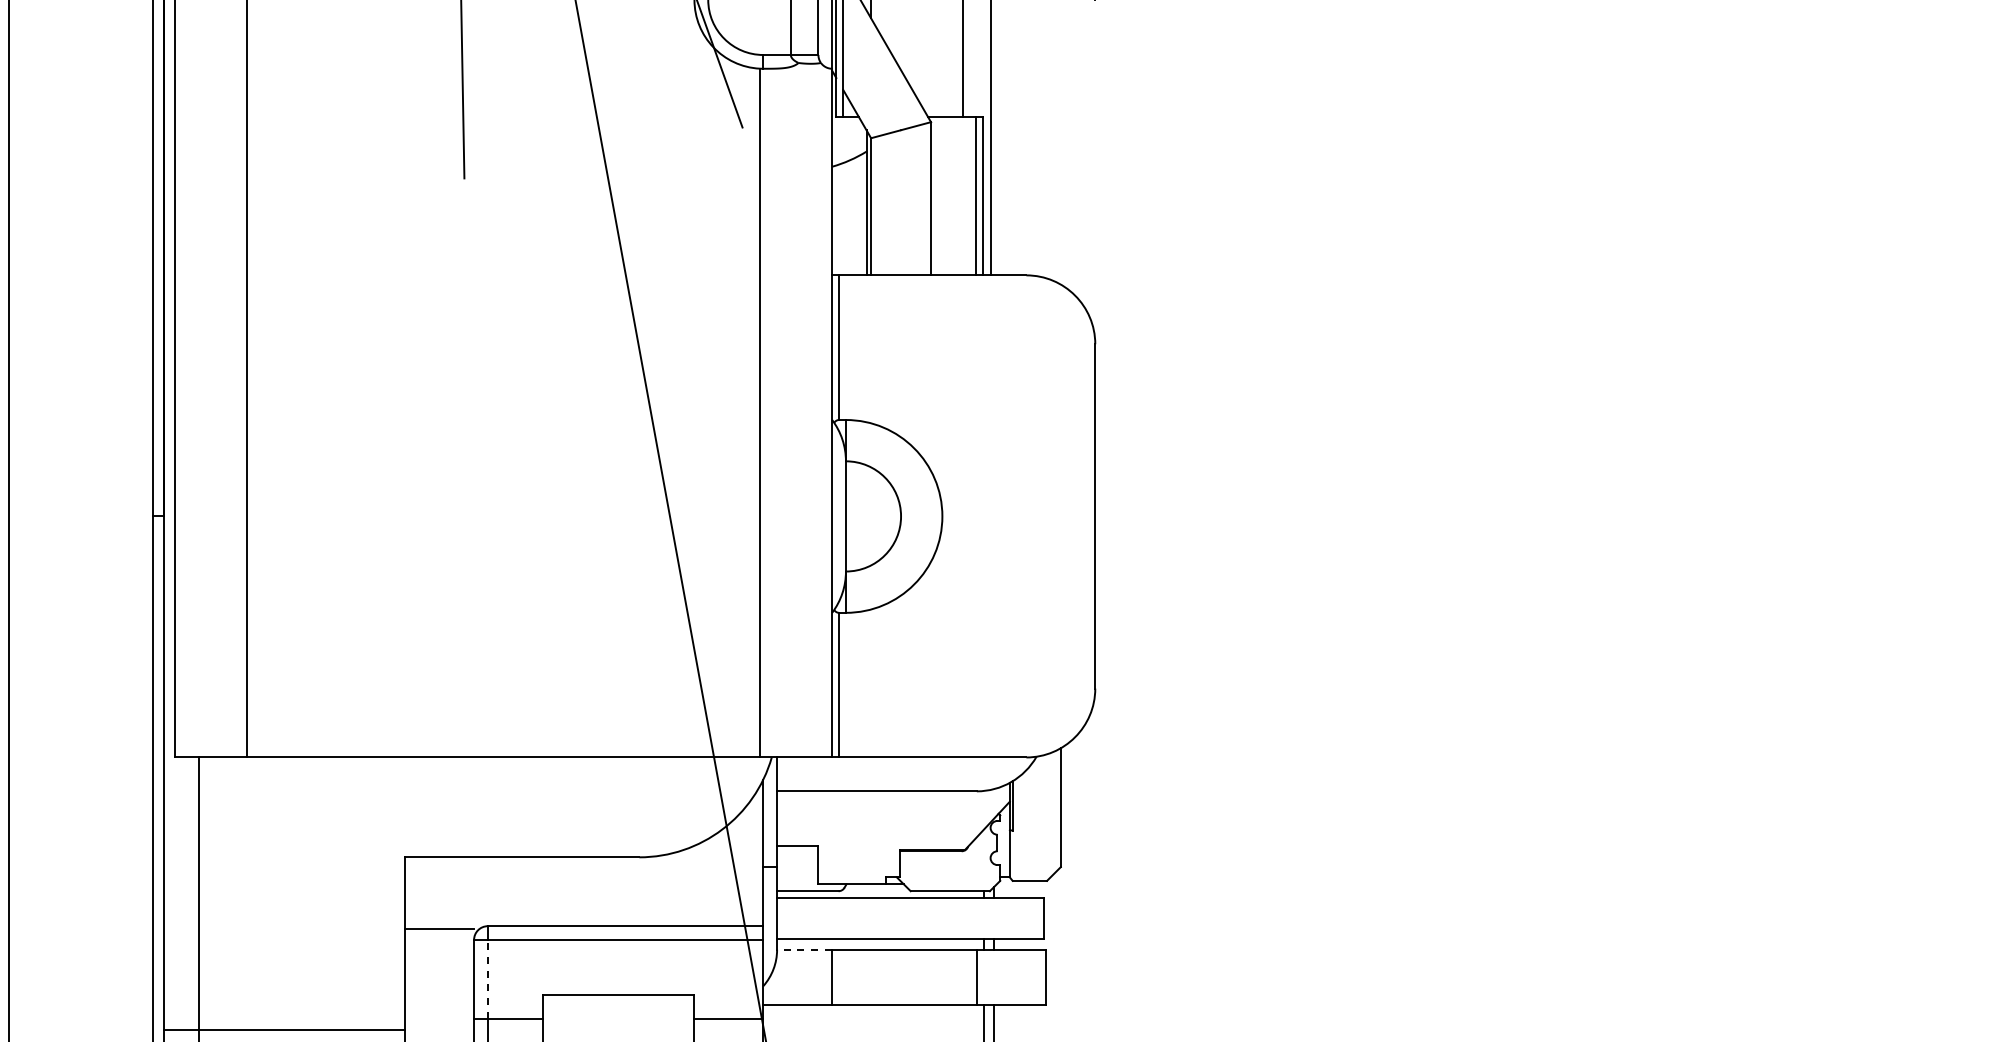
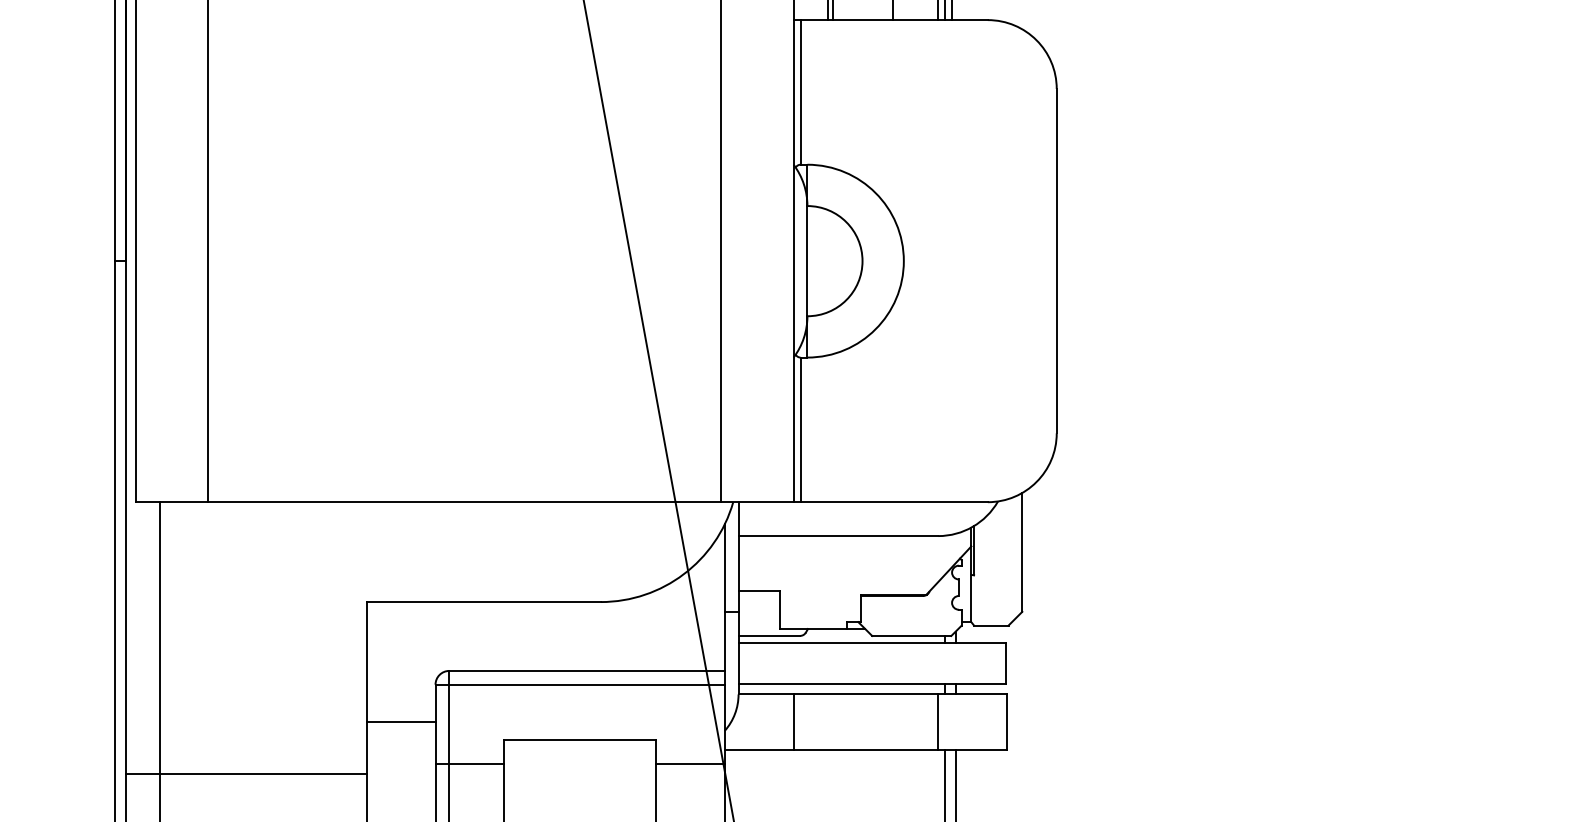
line: (439, 929) -> (400, 722), moved
line: (804, 949) -> (765, 694), dashed -> solid
line: (487, 979) -> (448, 724), dashed -> solid

